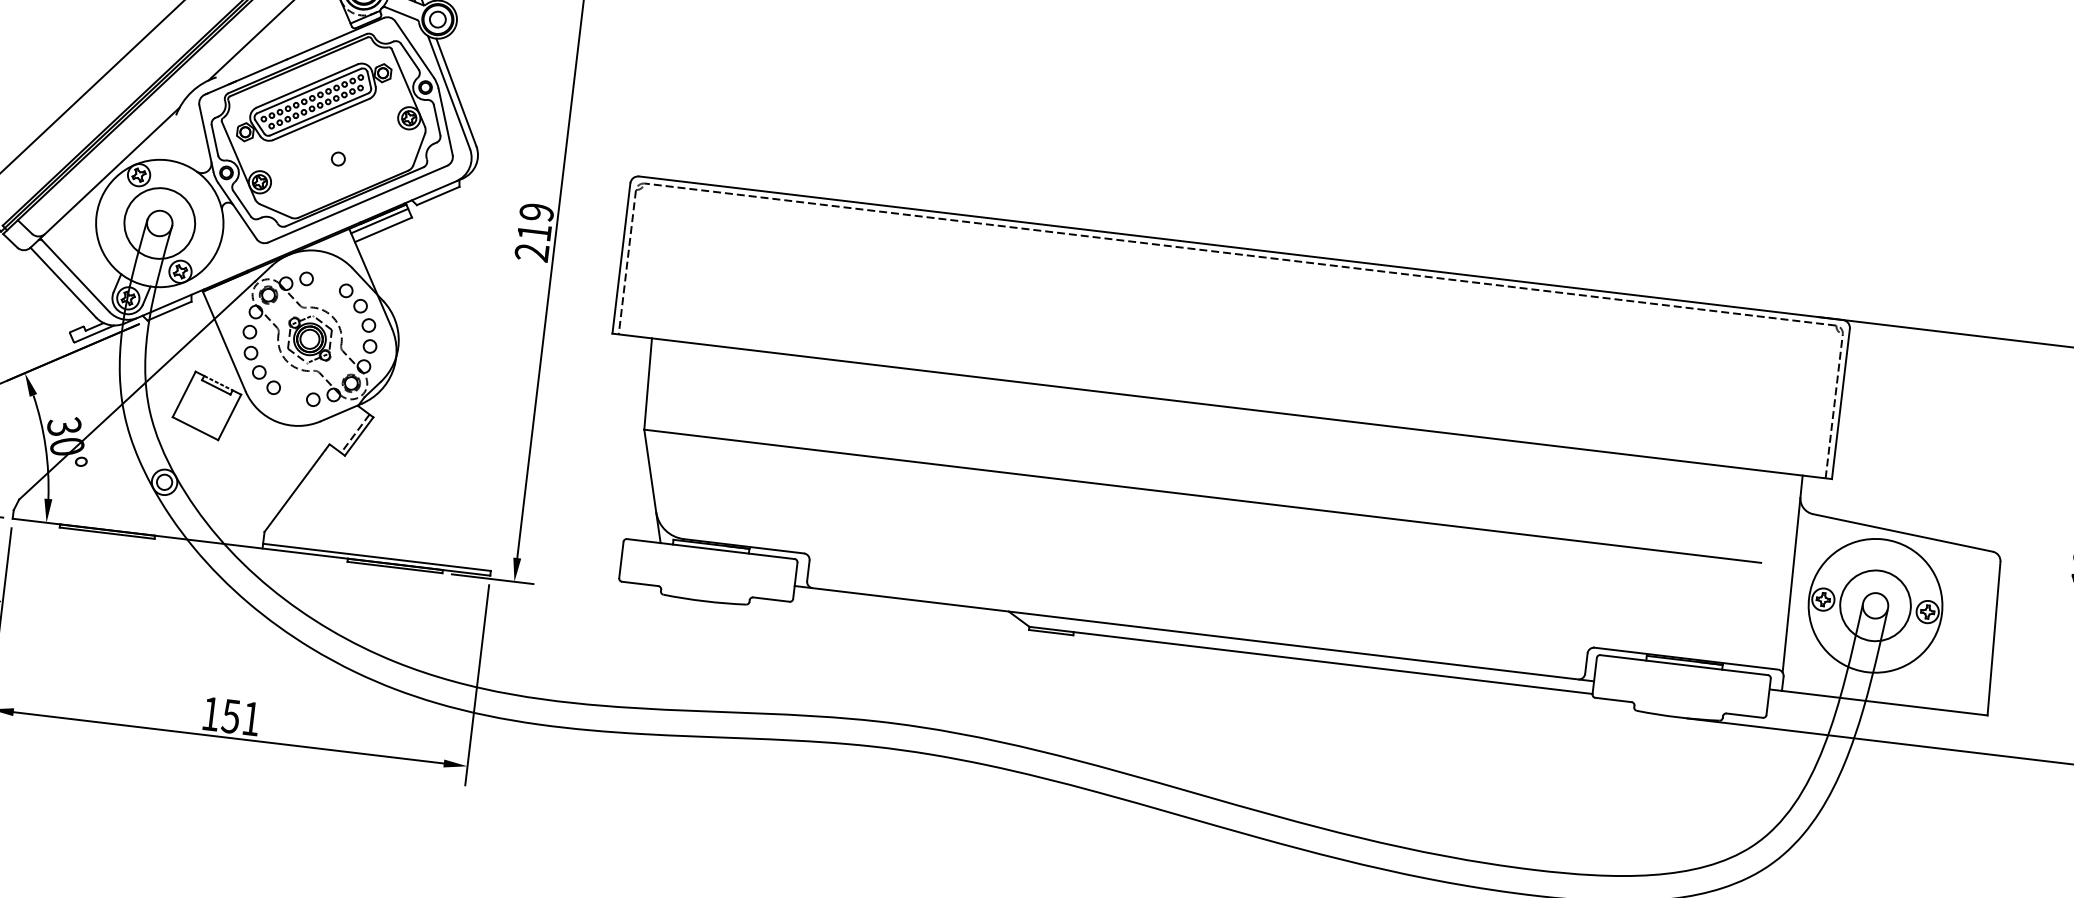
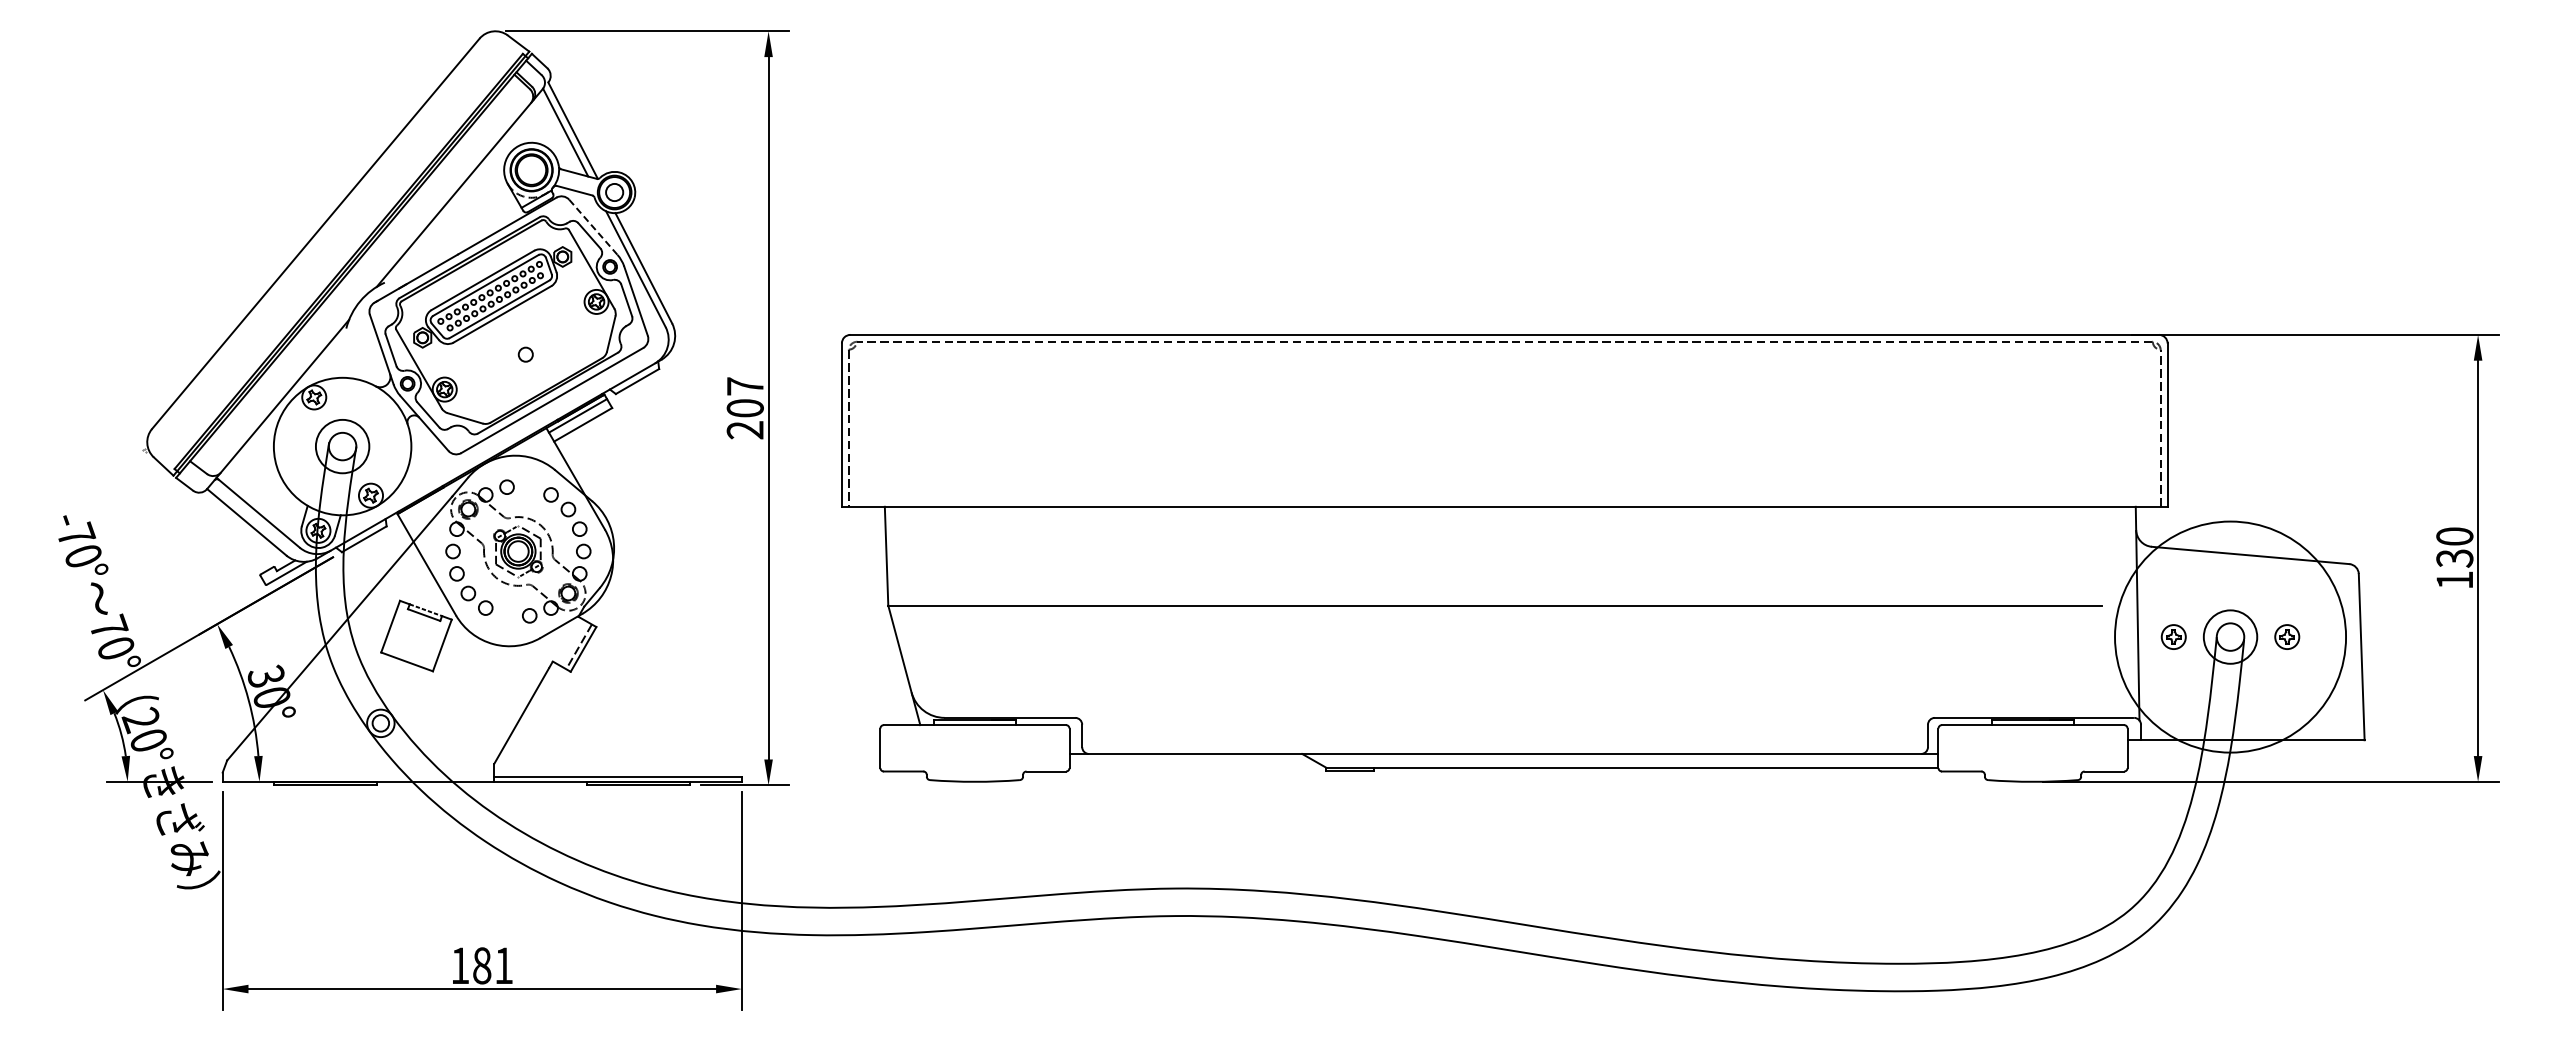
line: (414, 49) -> (593, 227), solid -> dashed
text: (534, 222) -> (744, 397), 219 -> 207
circle: (159, 223) -> (342, 446), size x0.7
circle: (1875, 605) -> (2230, 636), size x0.7
circle: (1875, 605) -> (2230, 636), size x1.6
text: (230, 716) -> (481, 965), 151 -> 181

